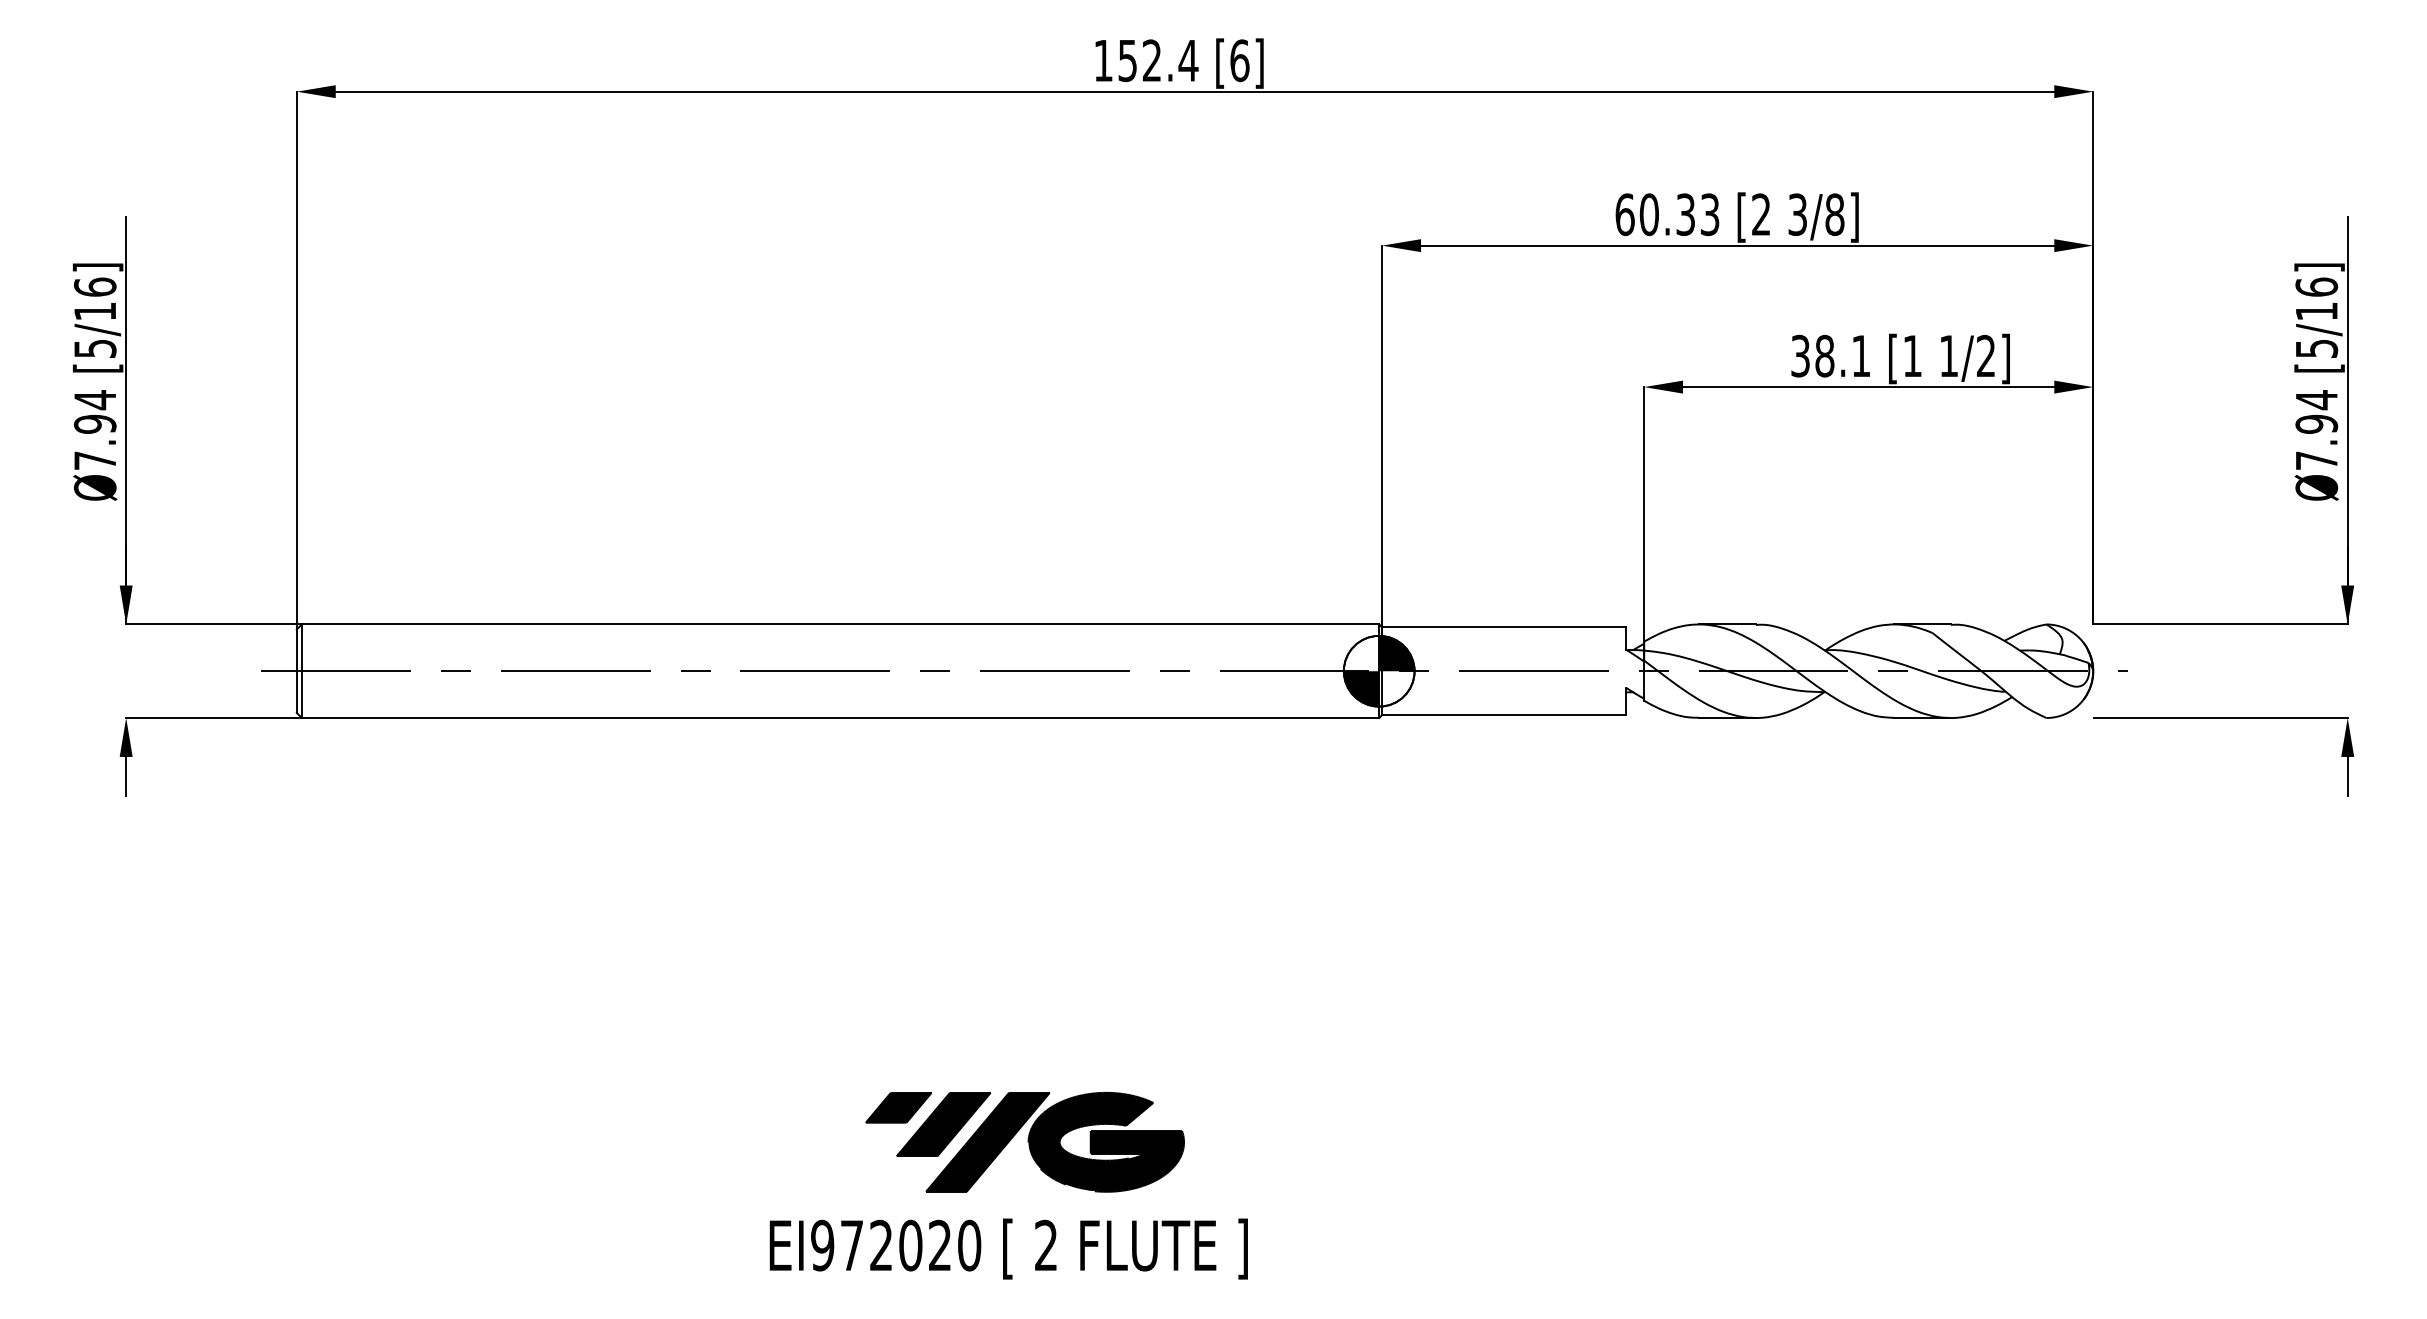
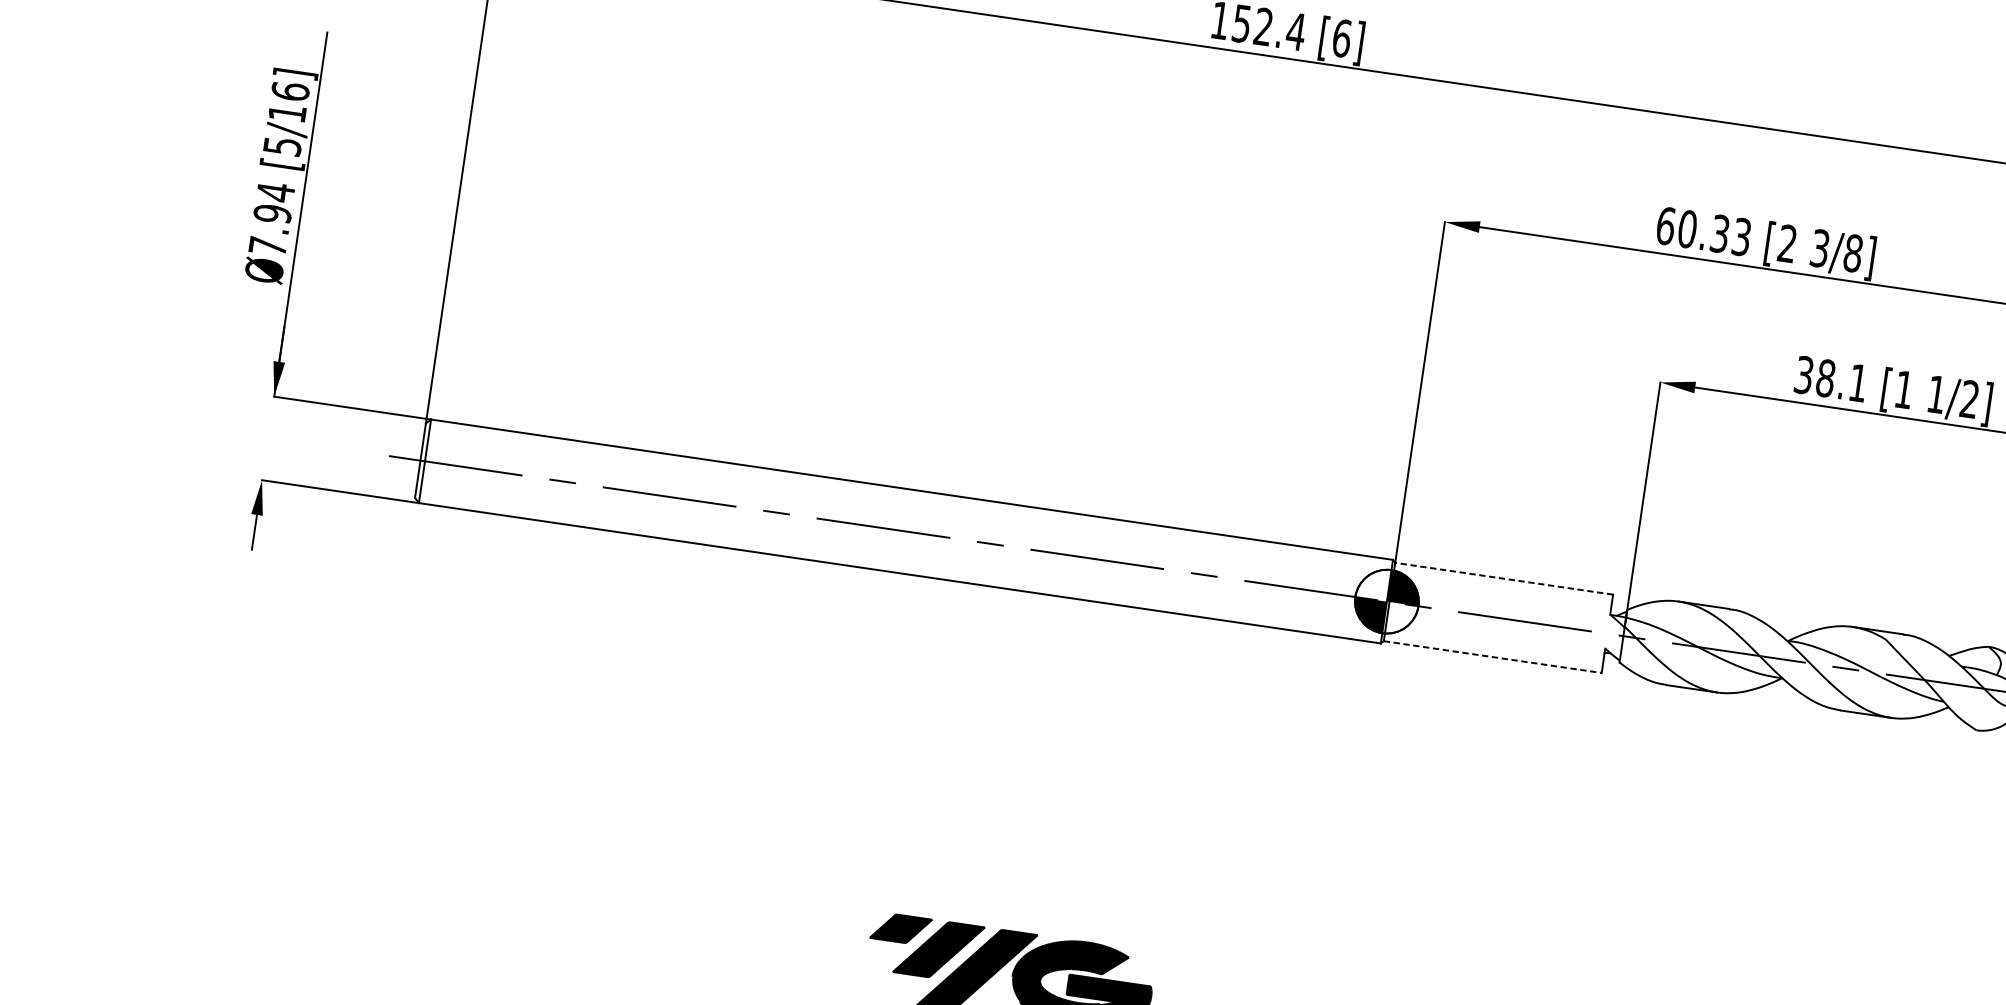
line: (1503, 627) -> (1503, 578), solid -> dashed
line: (1504, 715) -> (1493, 657), solid -> dashed

